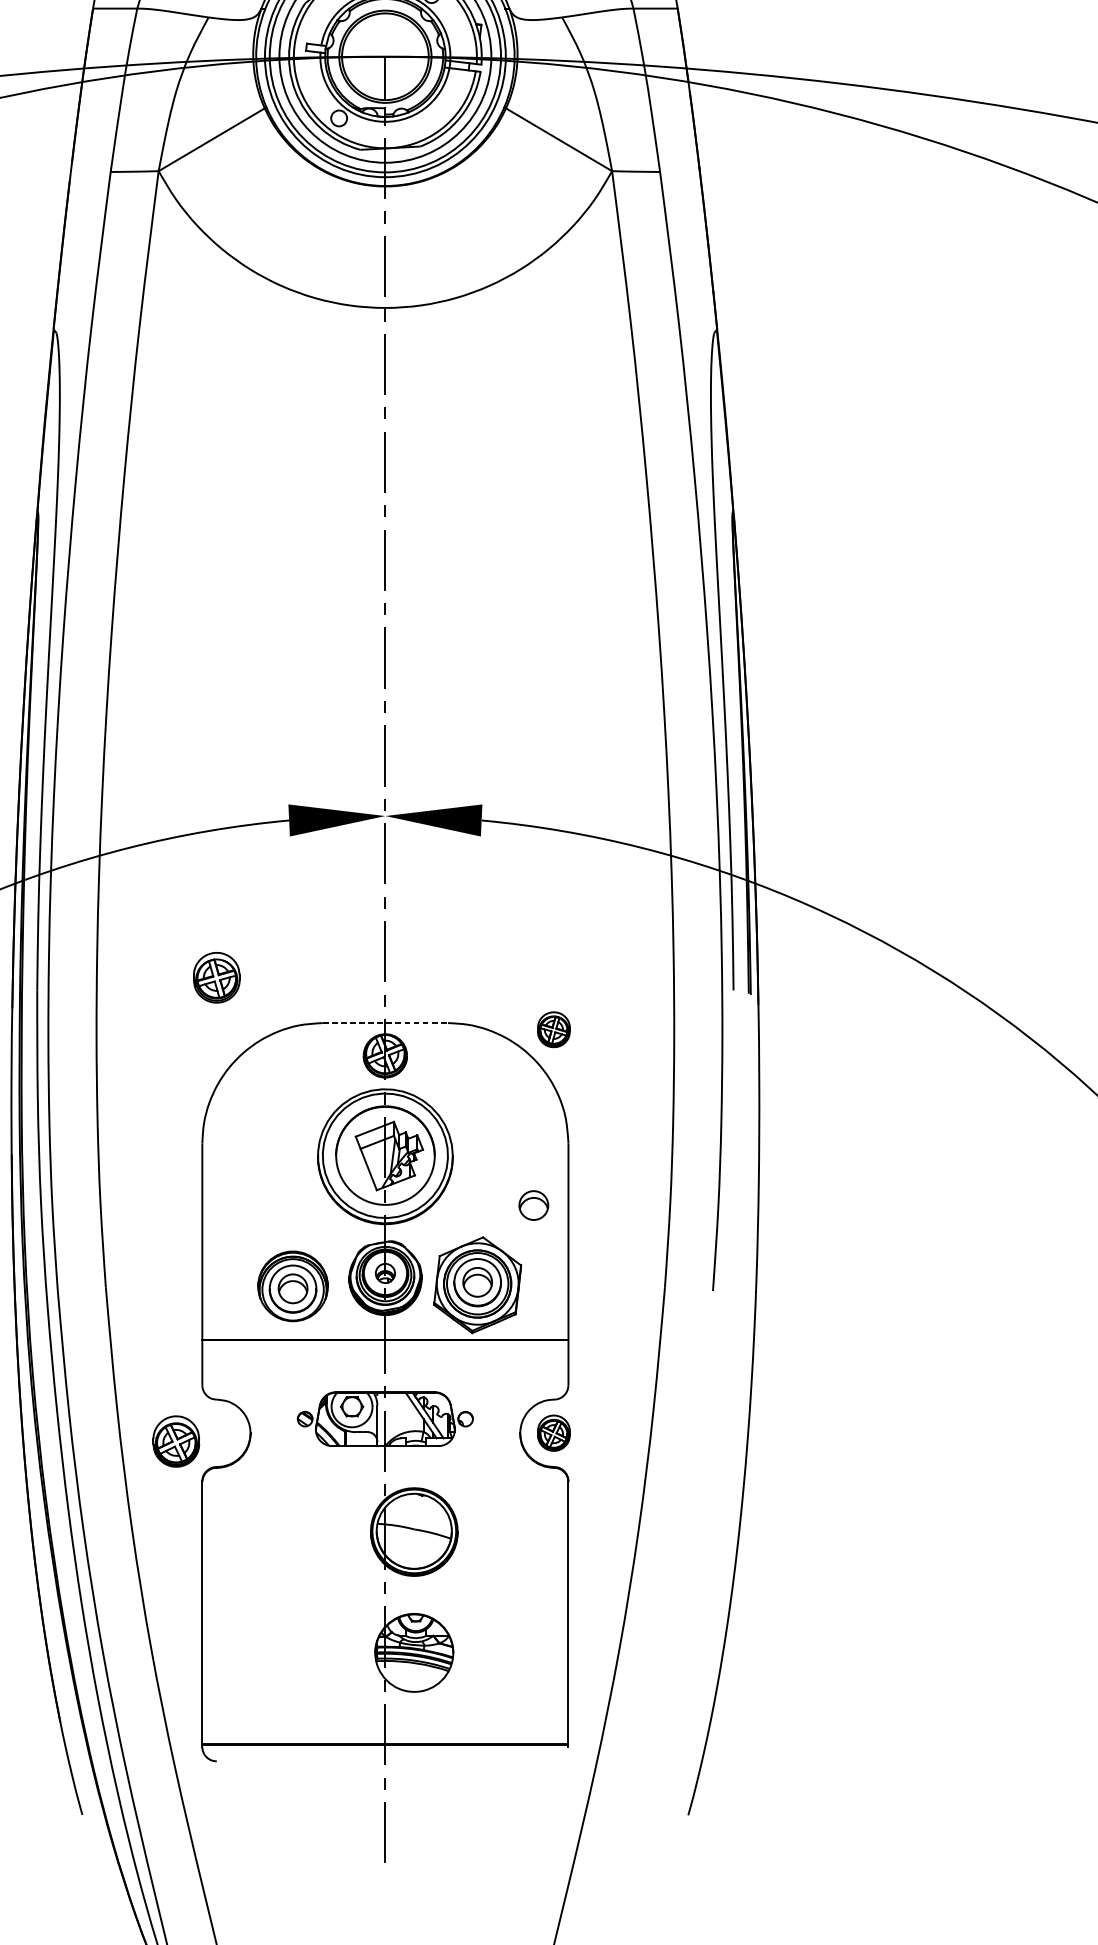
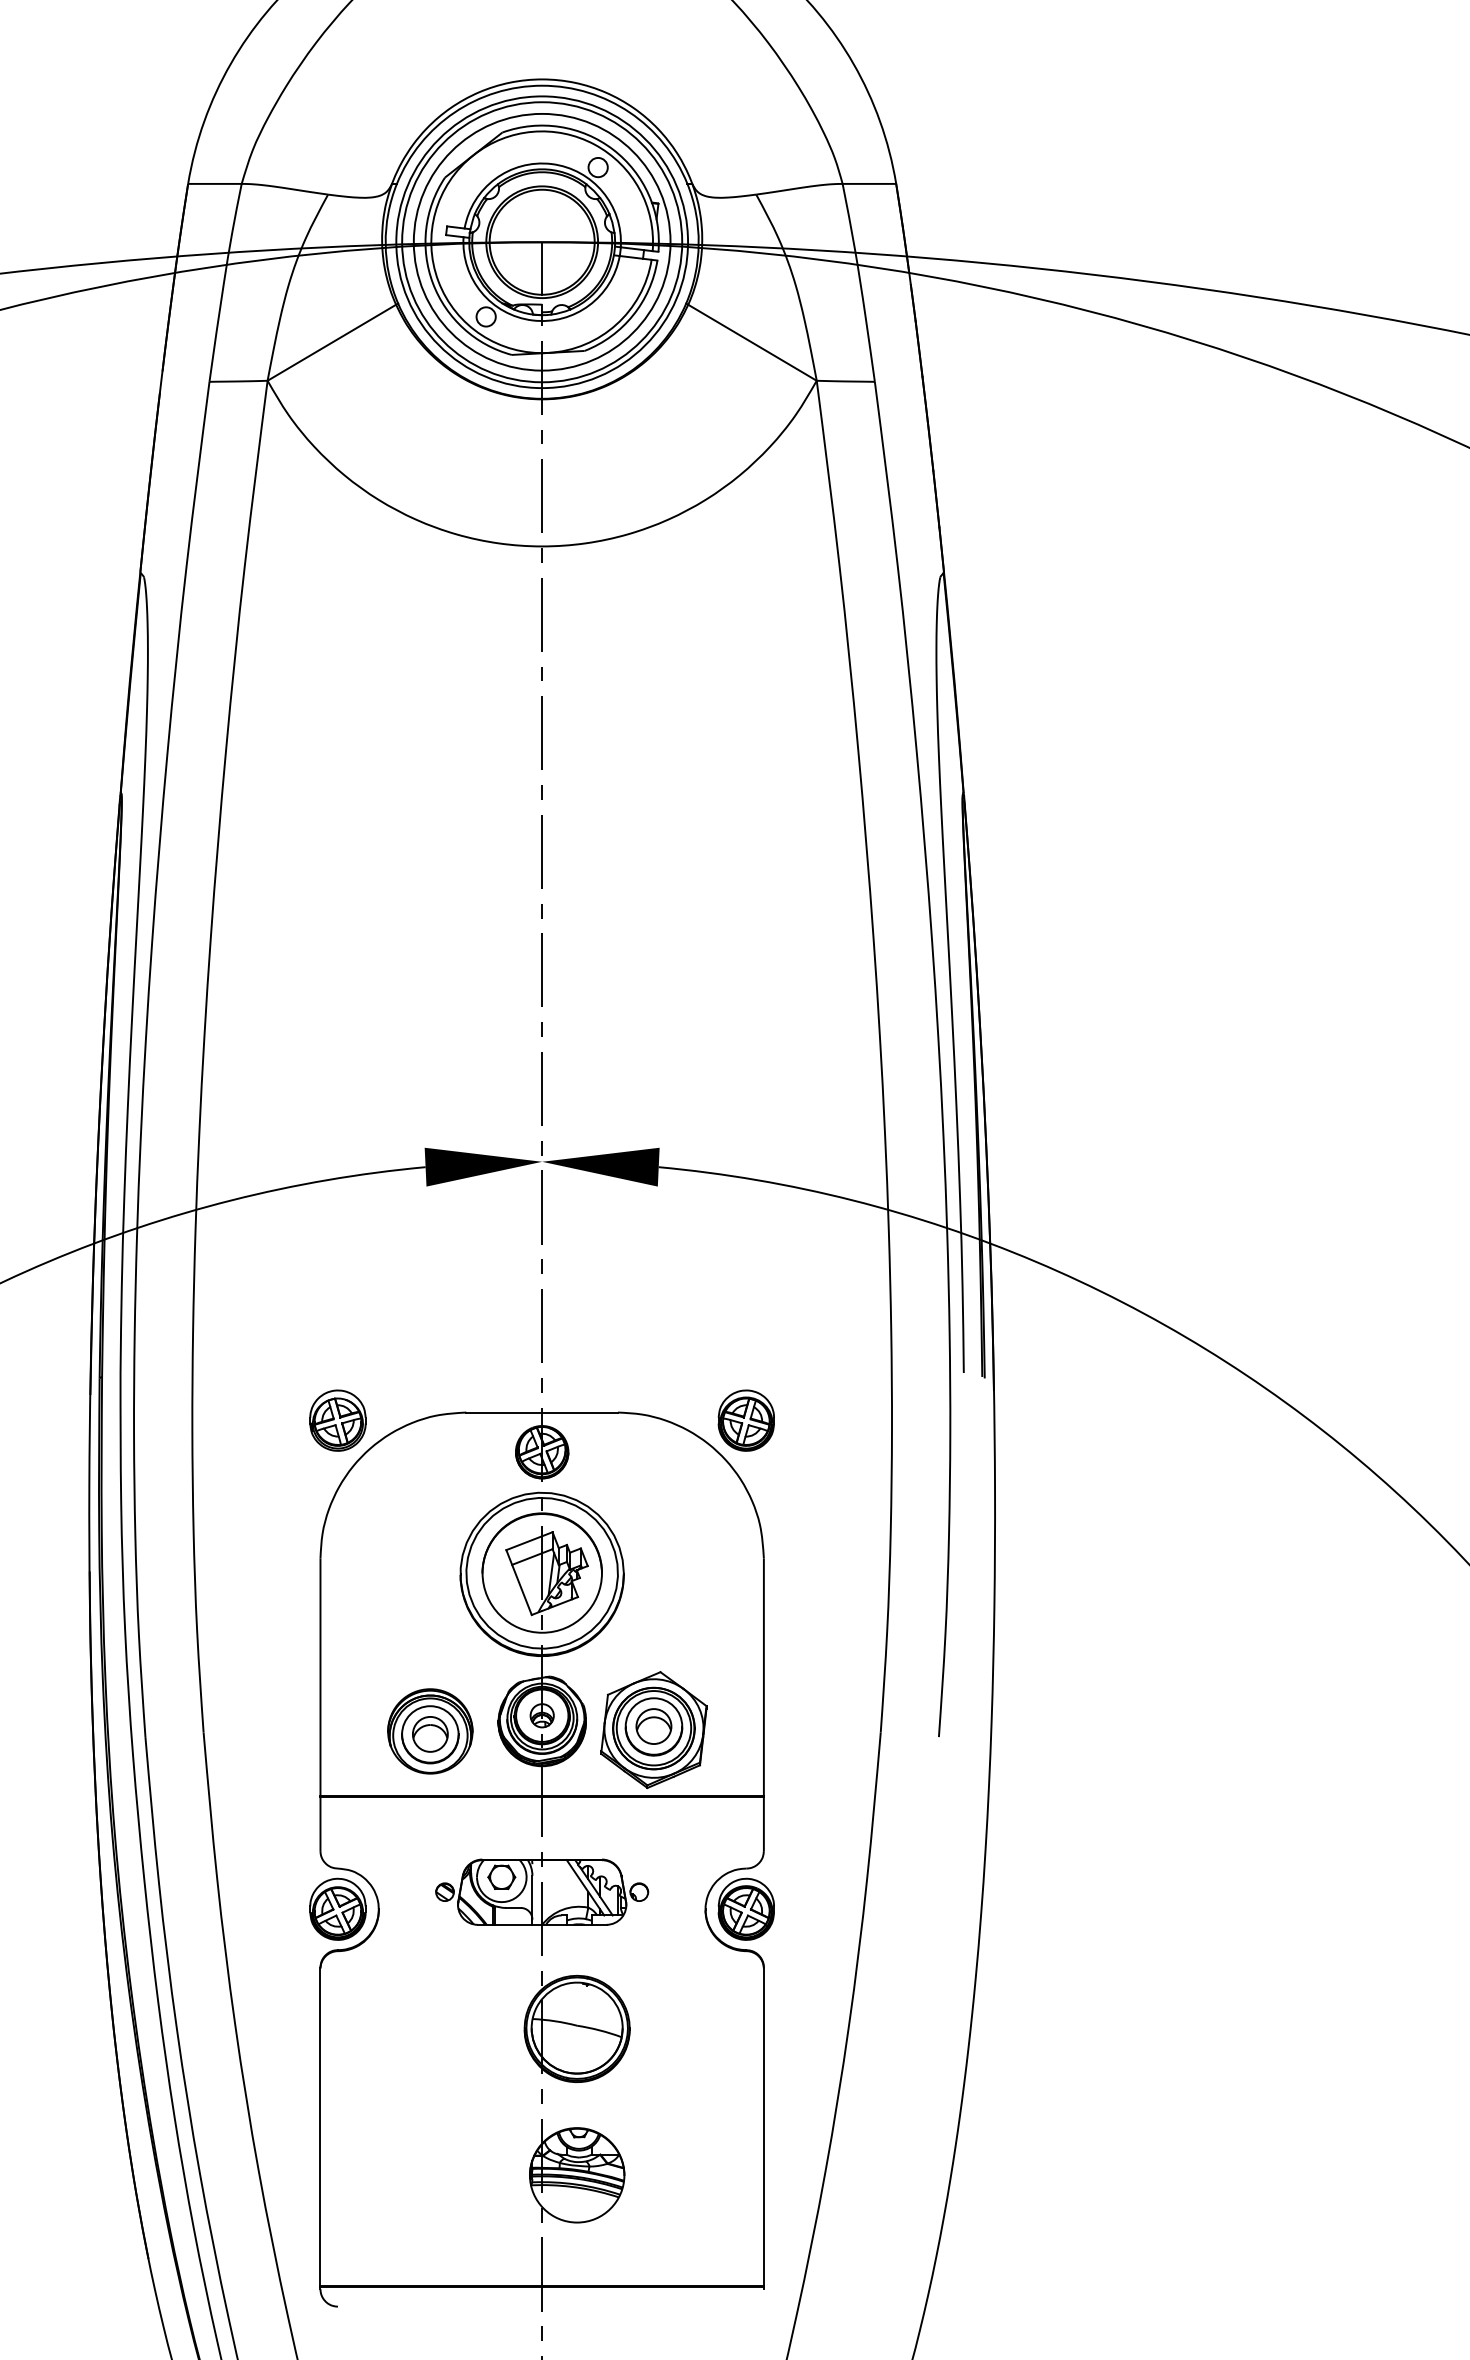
part: (216, 977) -> (337, 1420), moved
line: (385, 1023) -> (542, 1412), dashed -> solid
part: (553, 1029) -> (745, 1420), size x1.43
part: (533, 1205) -> (721, 1633), removed
part: (553, 1432) -> (745, 1908), size x1.43
part: (175, 1440) -> (337, 1908), moved

